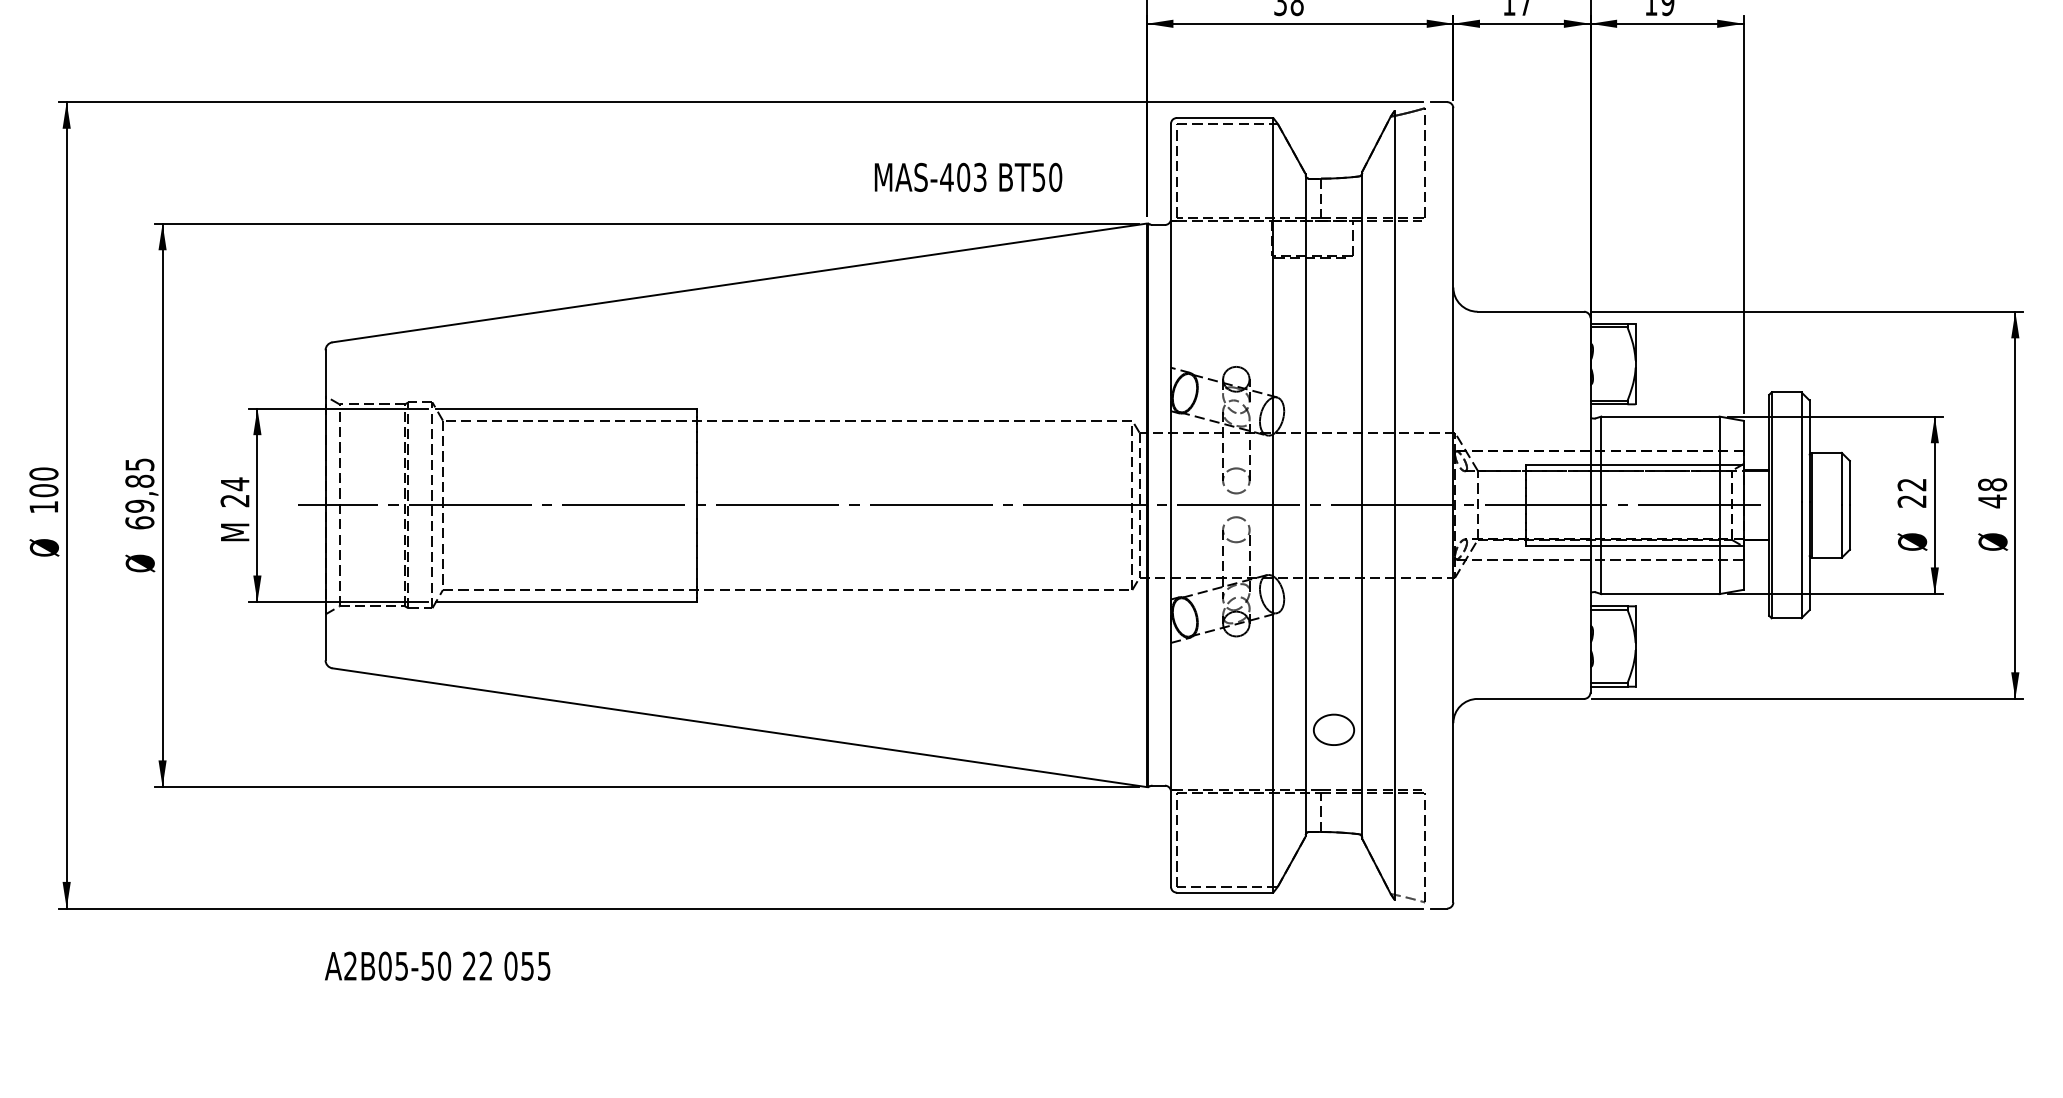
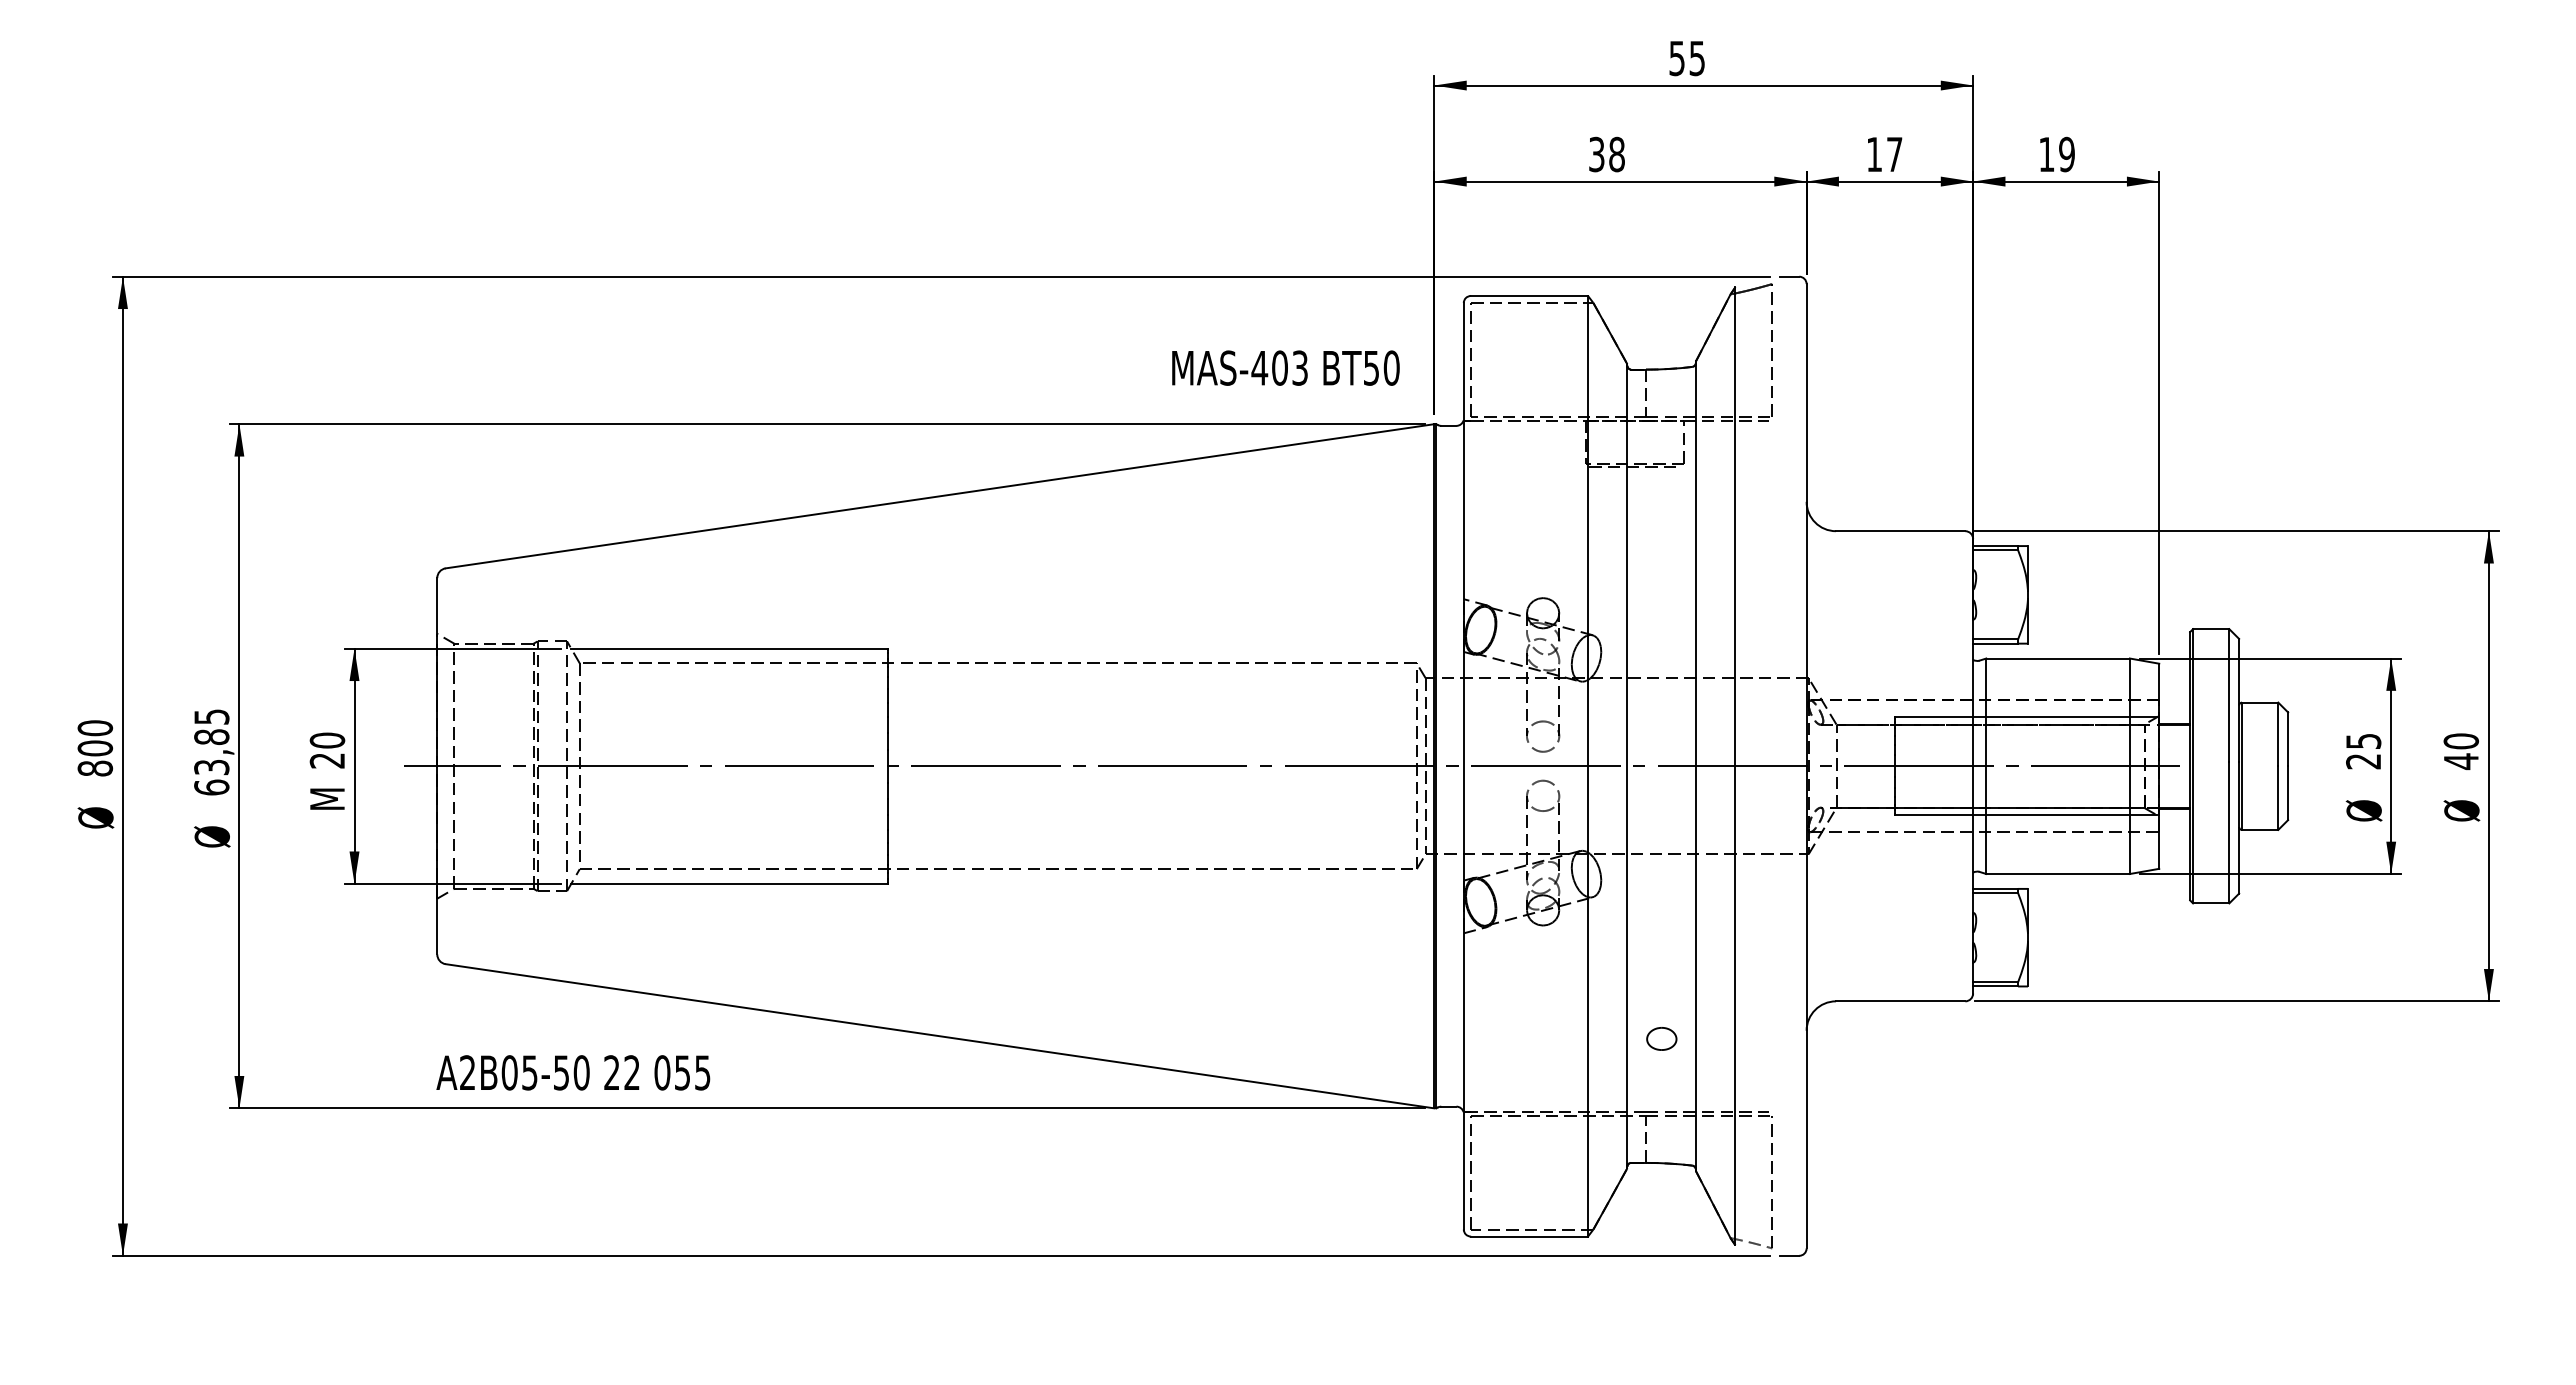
text: (968, 176) -> (1285, 367), moved
text: (235, 484) -> (327, 740), 24 -> 20
text: (1912, 484) -> (2363, 741), 22 -> 25
text: (1992, 484) -> (2461, 741), 48 -> 40
text: (139, 506) -> (211, 767), 69,85 -> 63,85
text: (44, 507) -> (95, 768), 100 -> 800
part: (1333, 729) -> (1661, 1038), size x0.6
text: (437, 965) -> (573, 1072), moved

